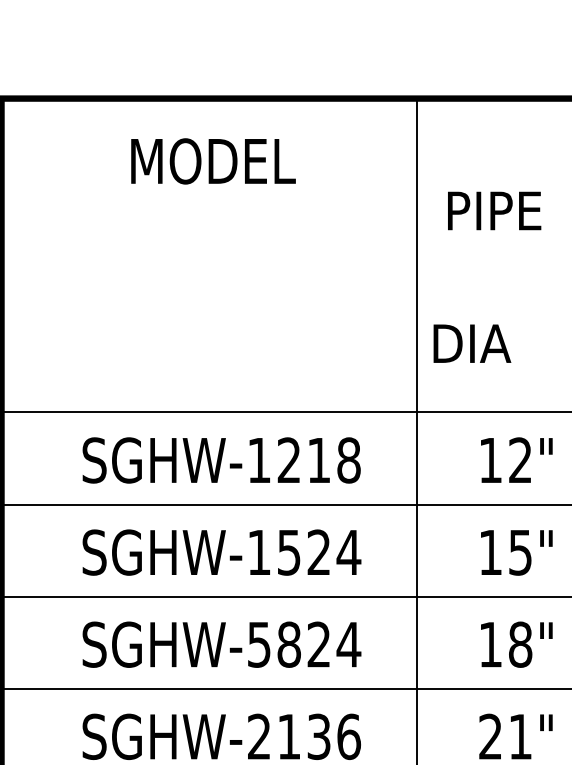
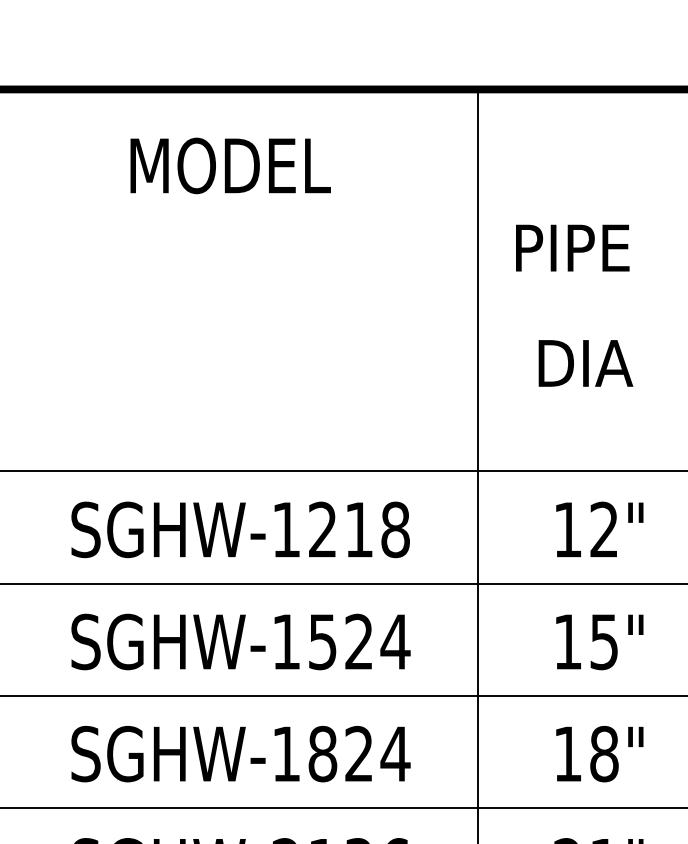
text: (494, 210) -> (572, 247), moved
text: (472, 343) -> (586, 363), moved
text: (259, 644) -> (286, 753), SGHW-5824 -> SGHW-1824

